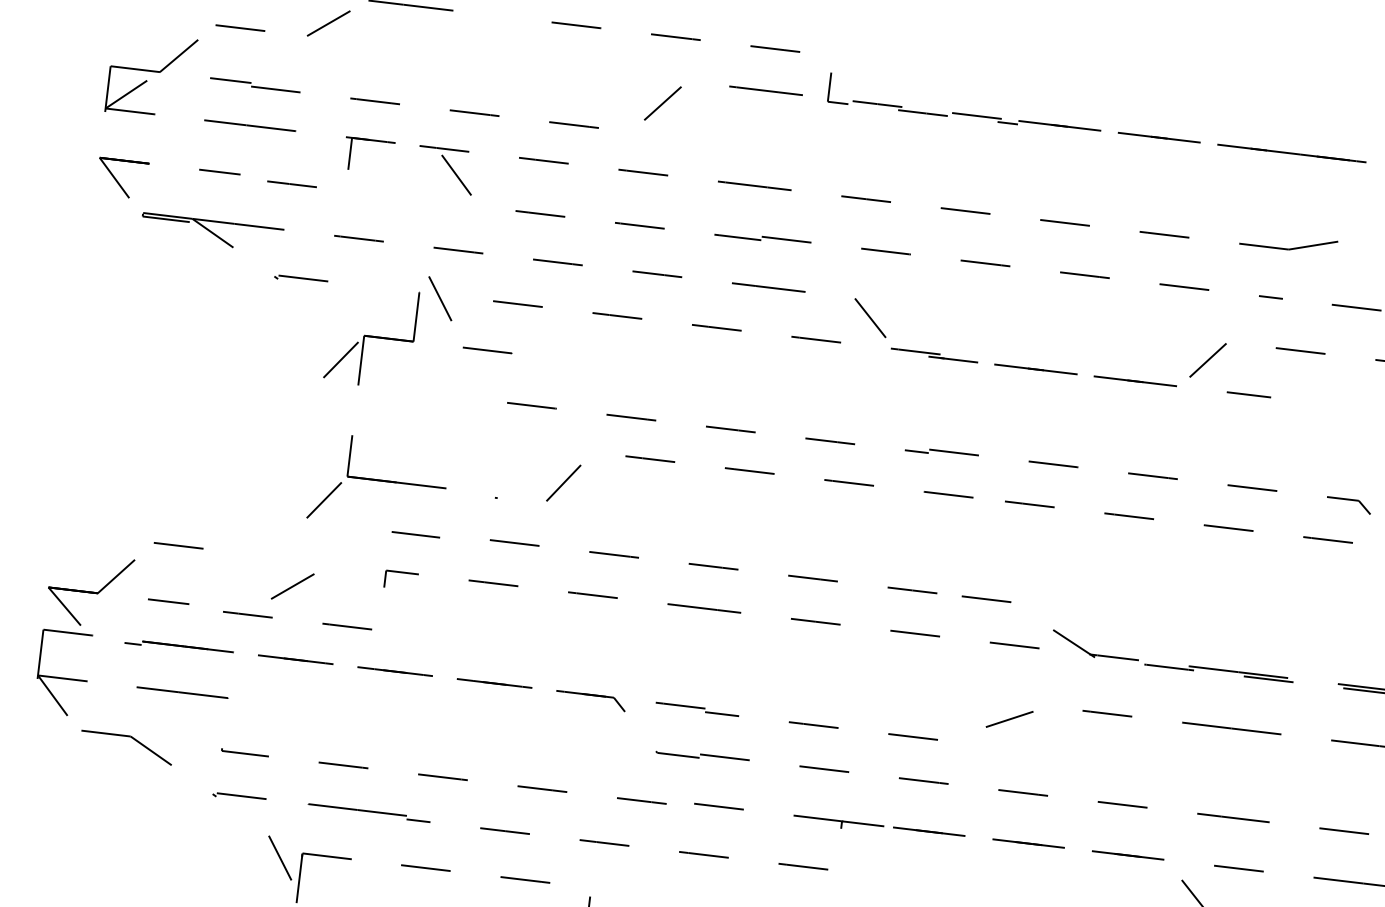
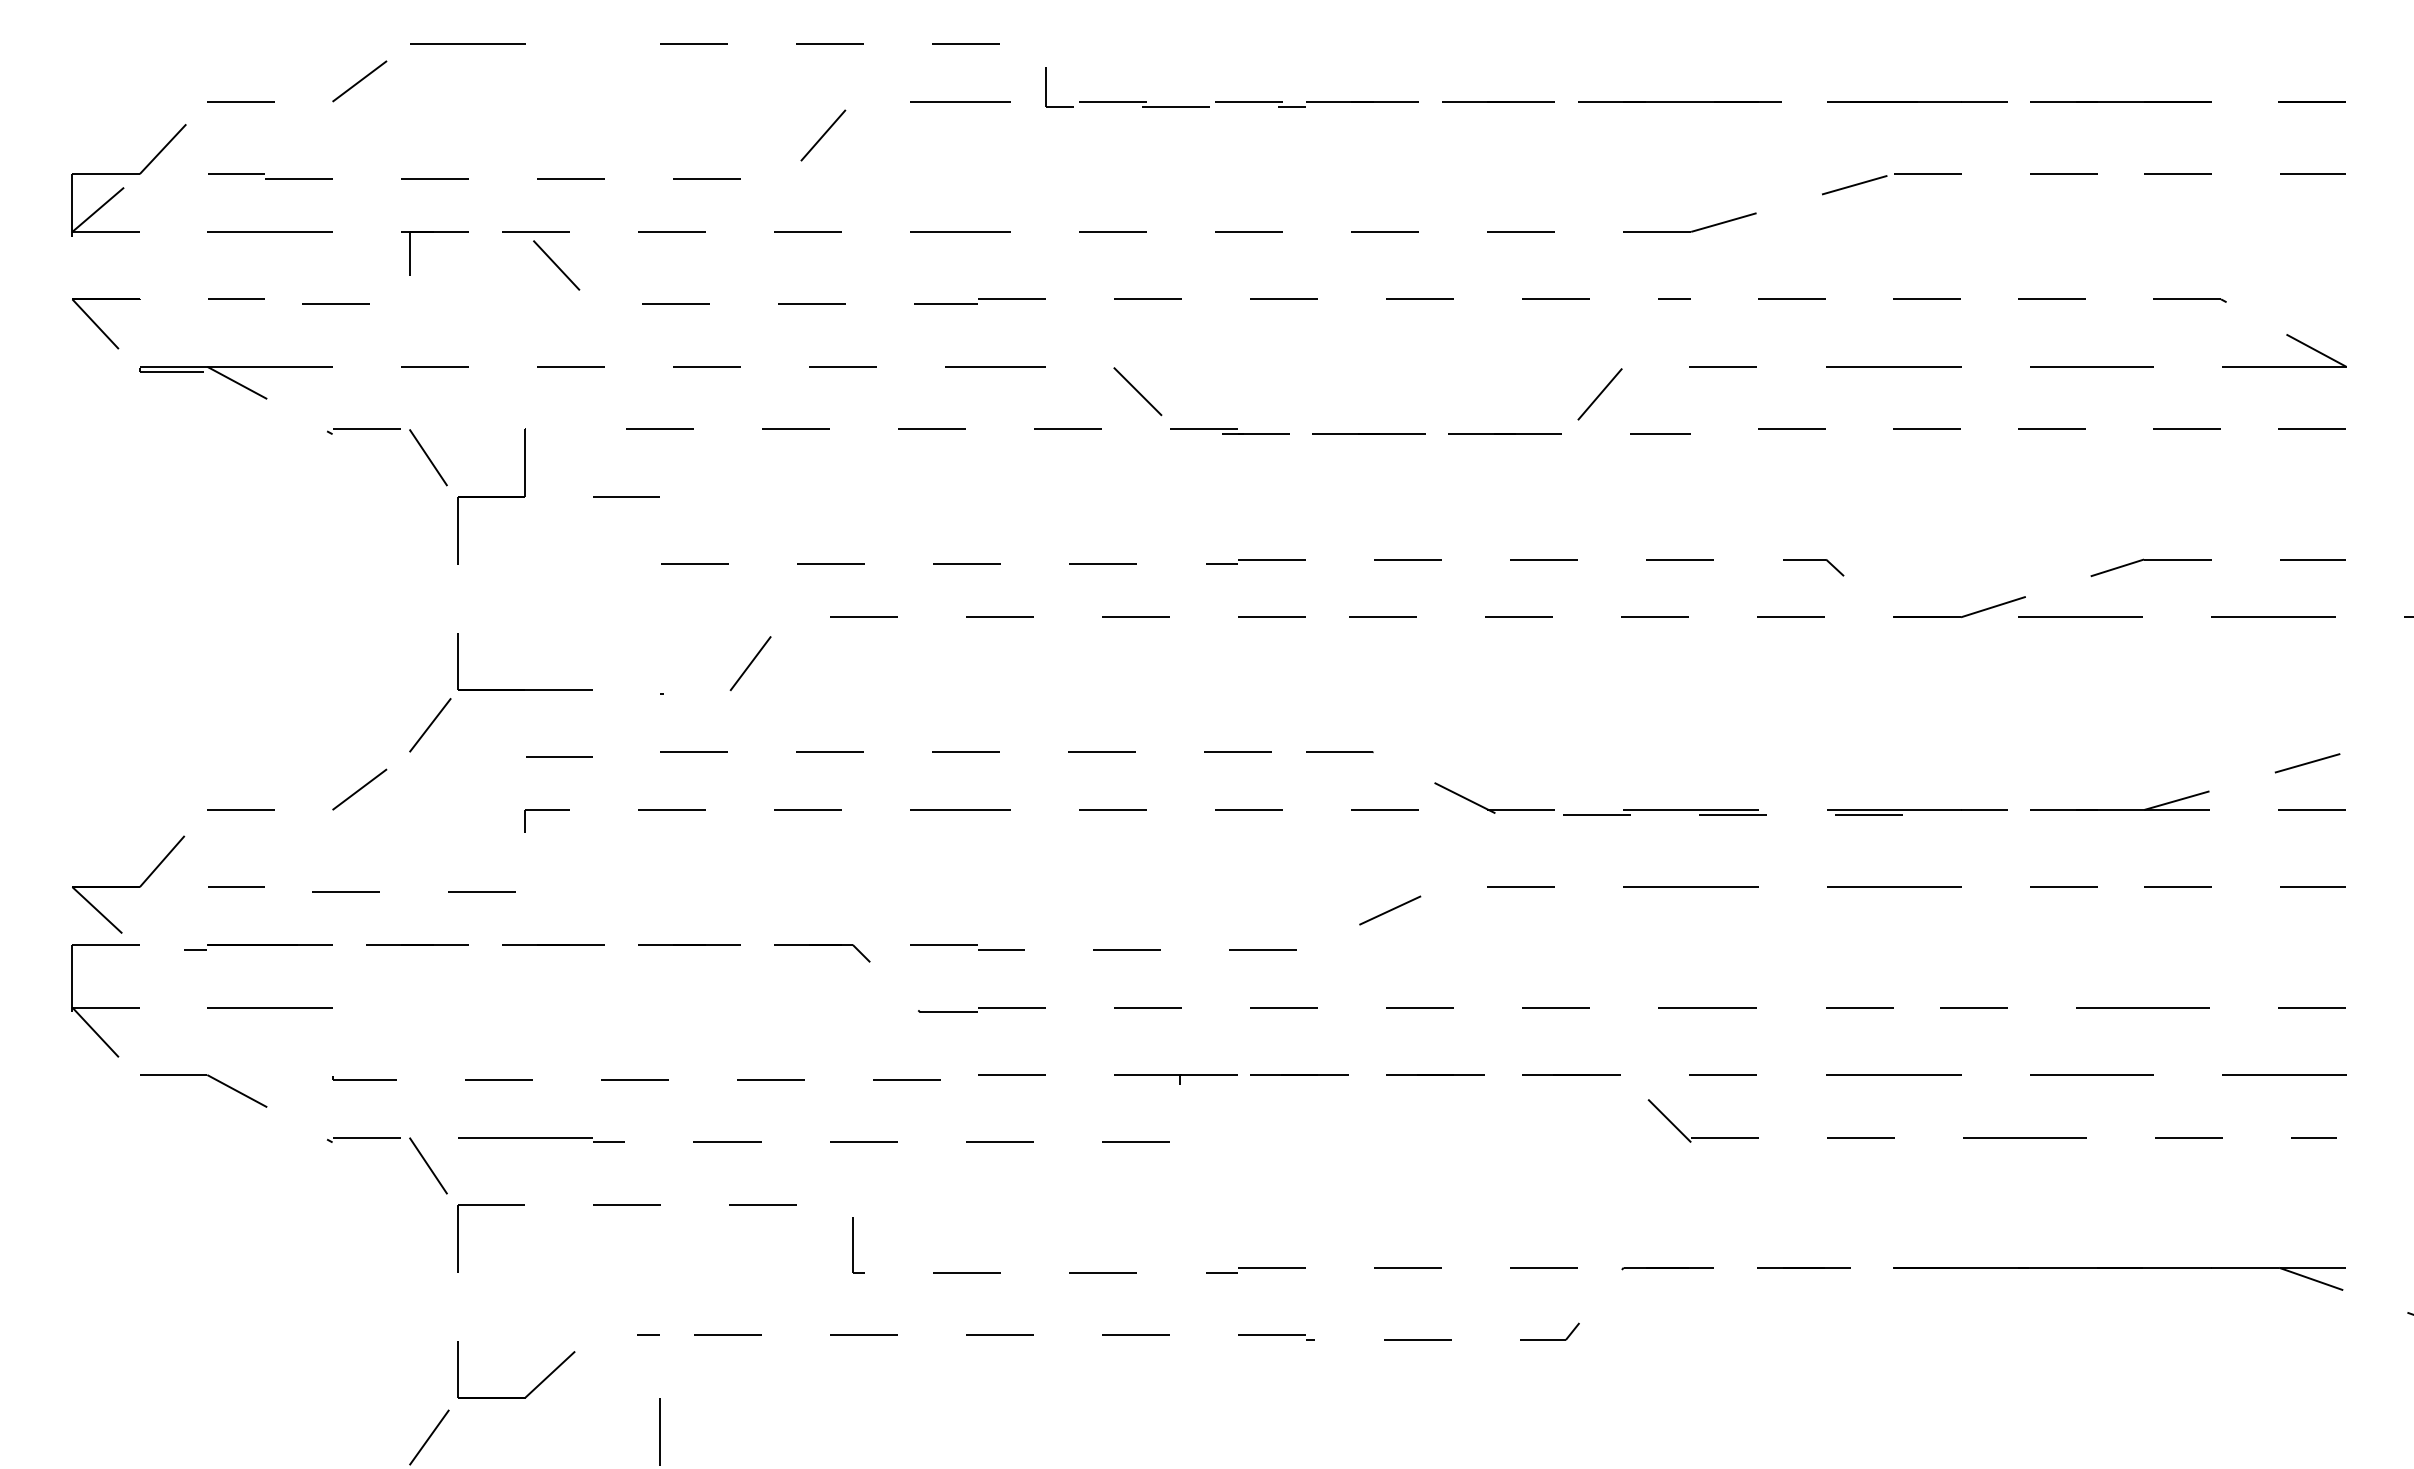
line: (440, 298) -> (428, 457), moved
line: (341, 360) -> (430, 533), removed
line: (1344, 402) -> (1791, 428), added
line: (292, 586) -> (359, 789), moved
line: (280, 857) -> (428, 1165), moved

